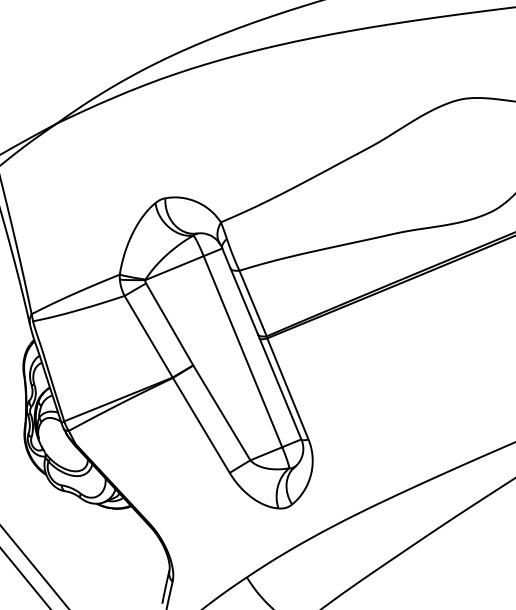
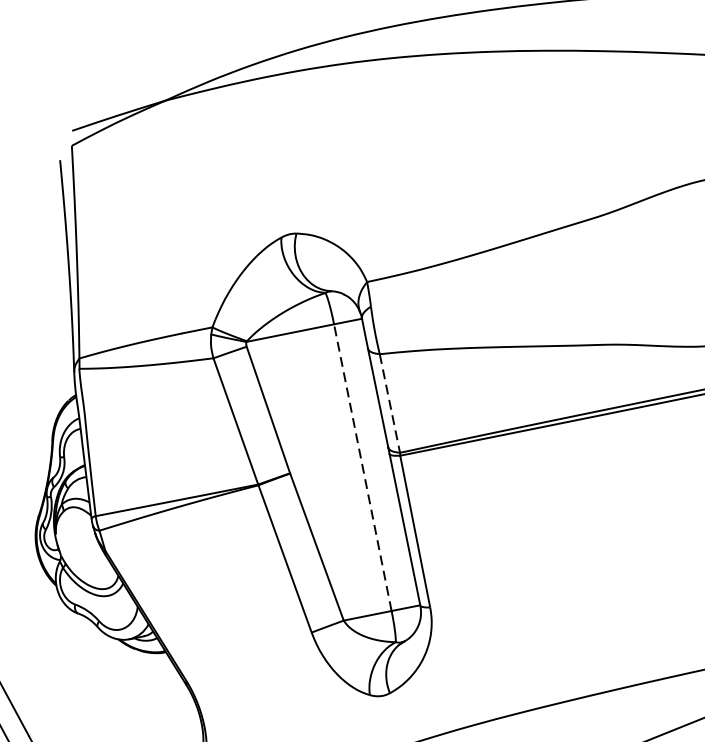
line: (253, 303) -> (390, 403), solid -> dashed
line: (242, 351) -> (362, 467), solid -> dashed

